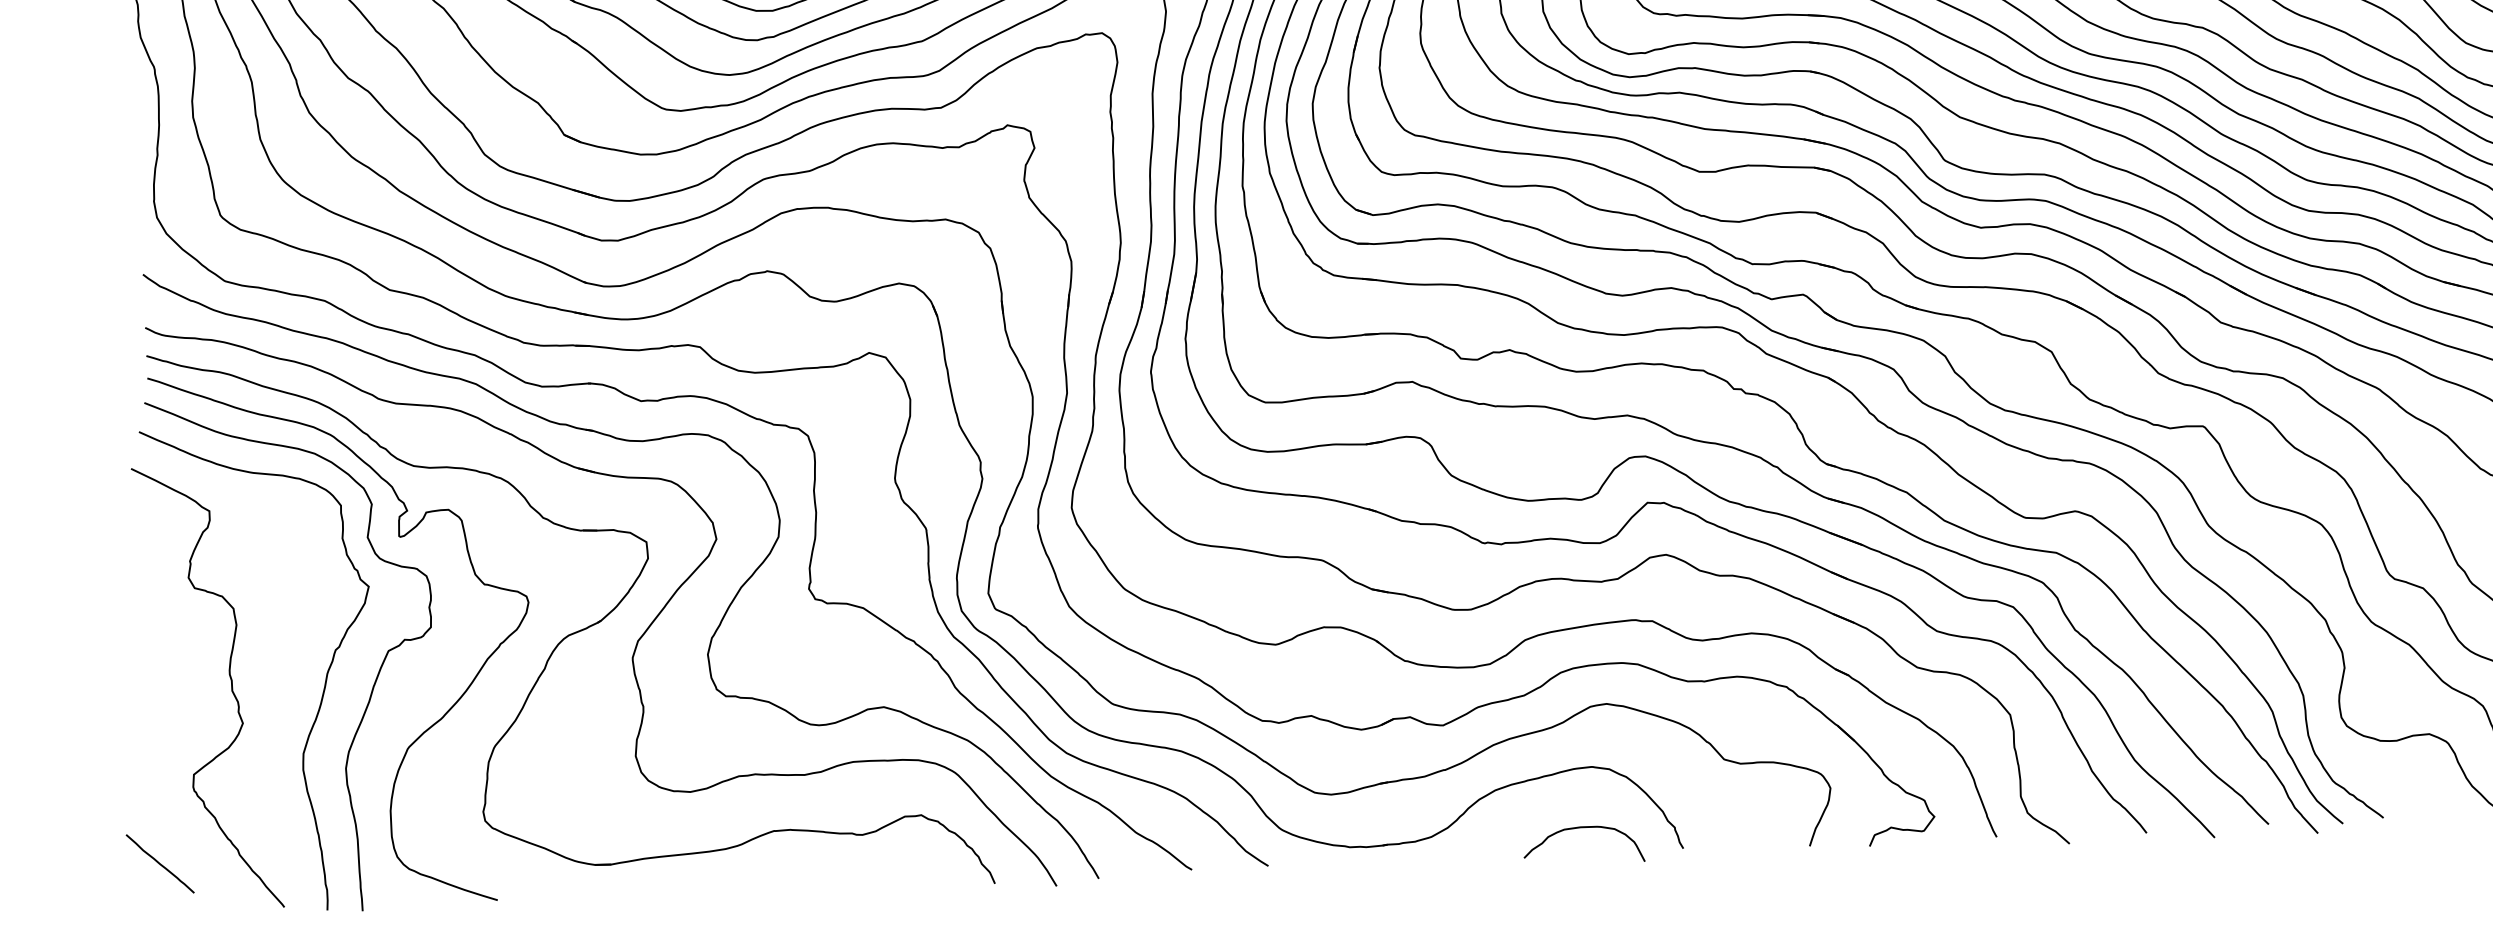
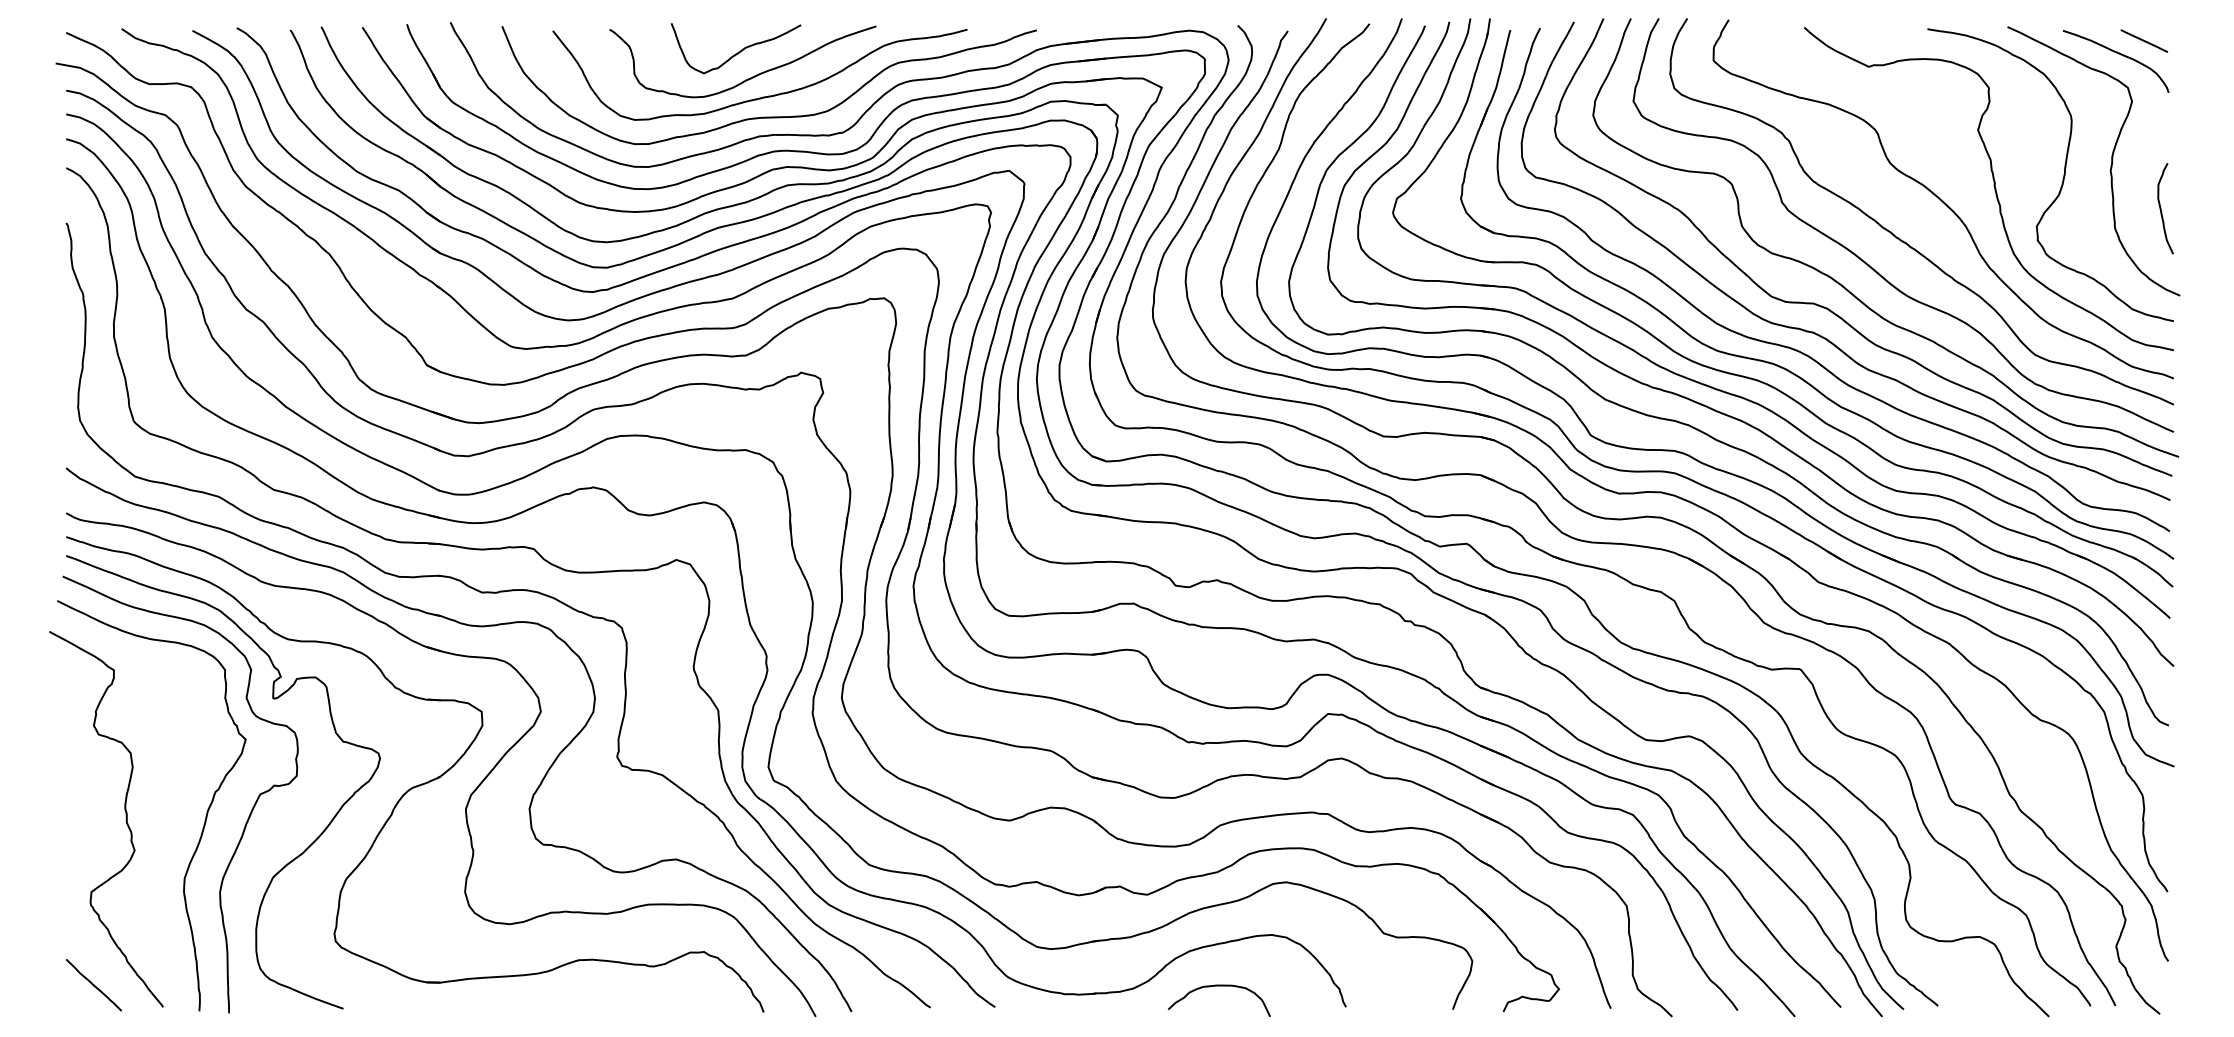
curve: (1583, 828) -> (1219, 986), moved
curve: (159, 864) -> (93, 985), moved

